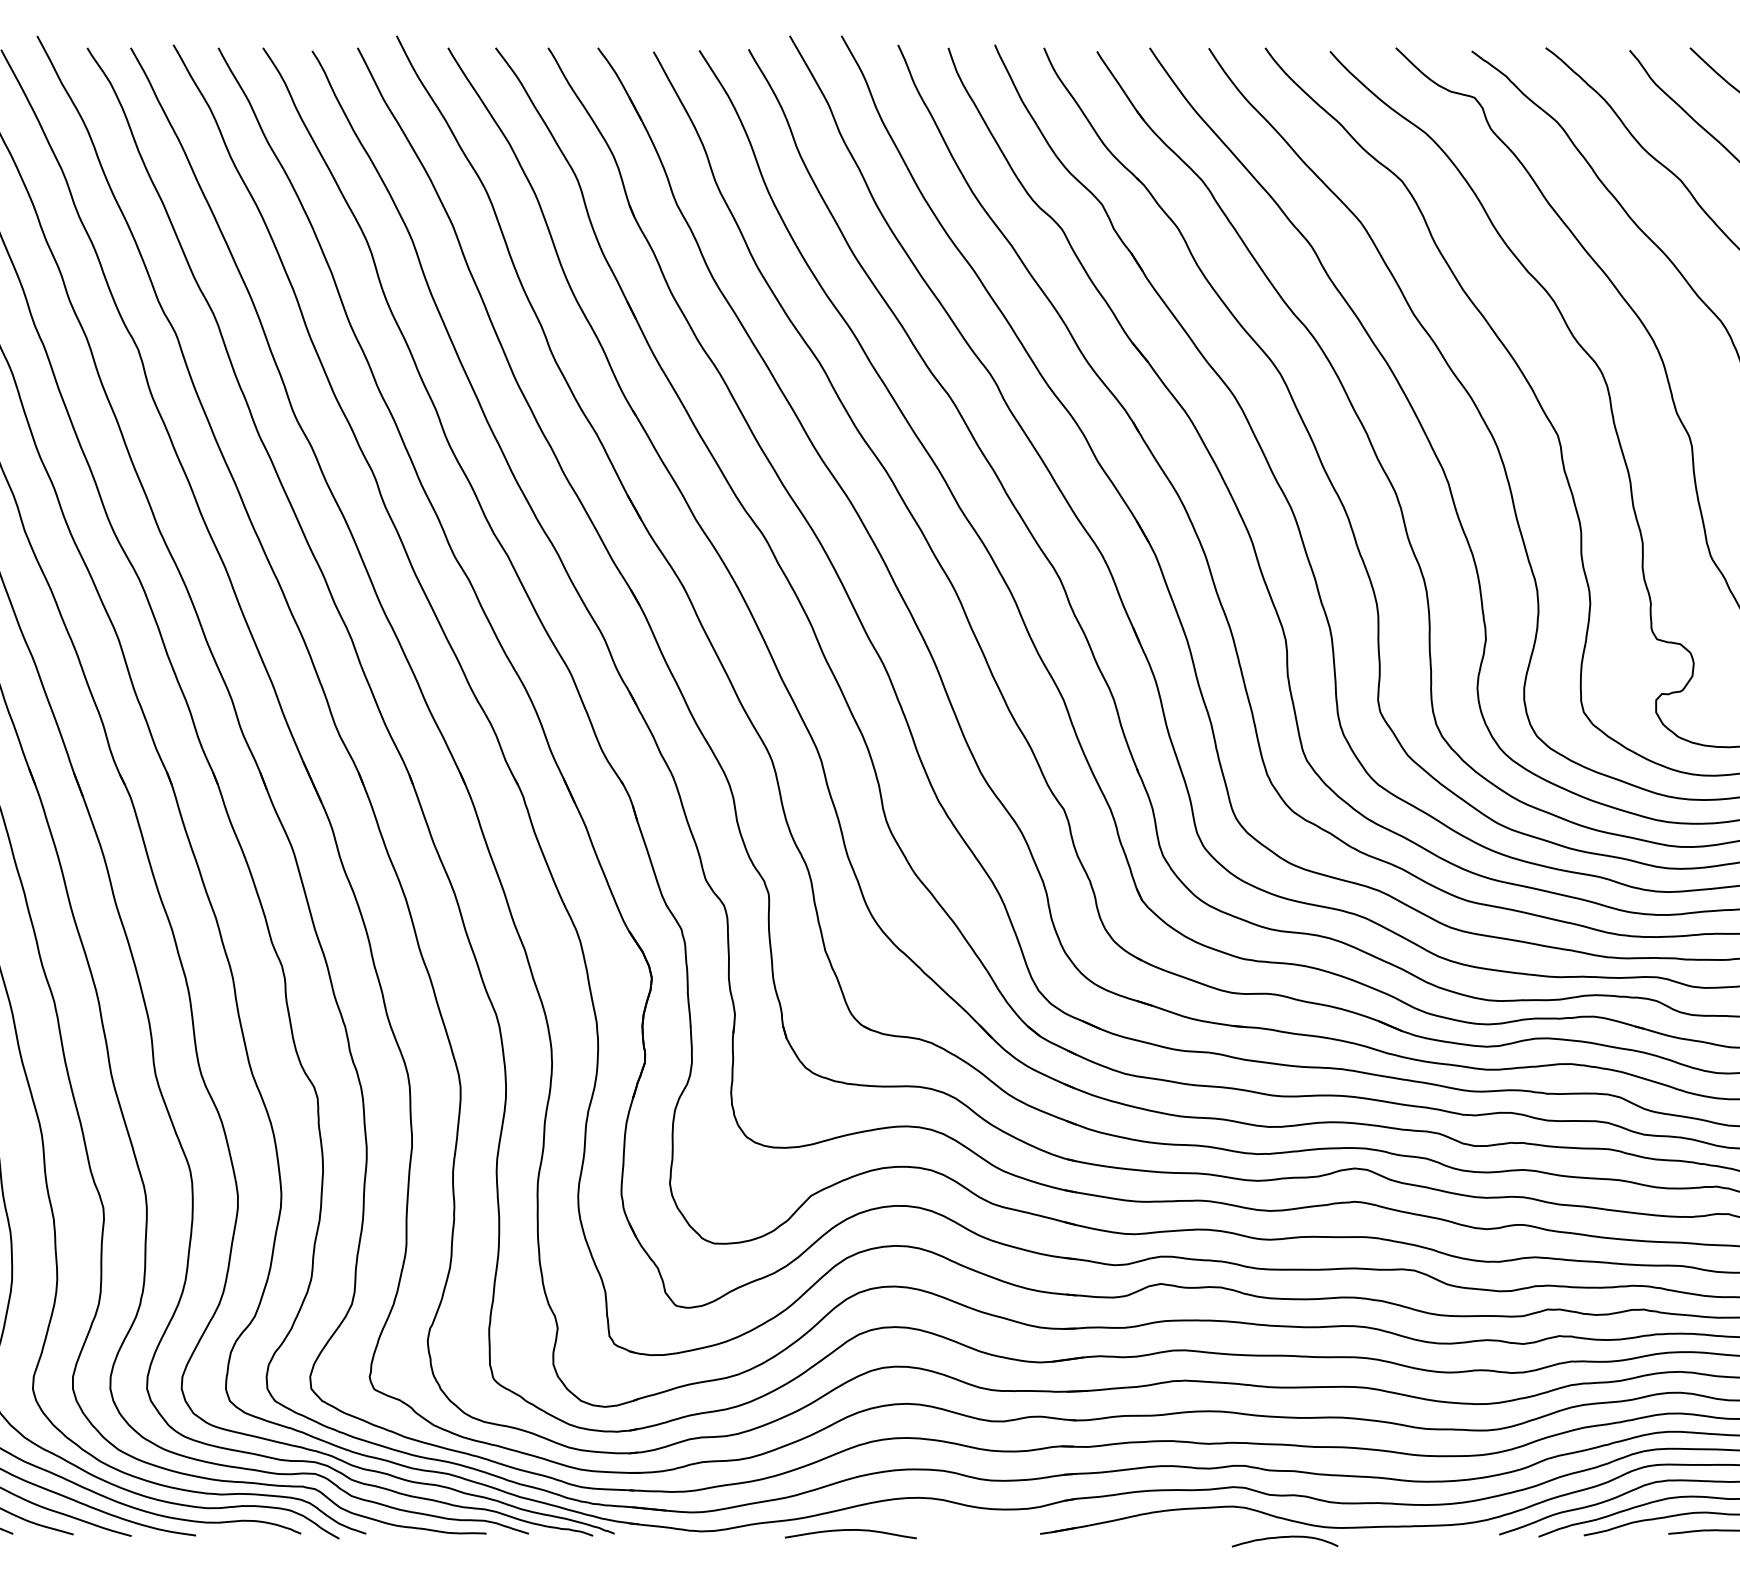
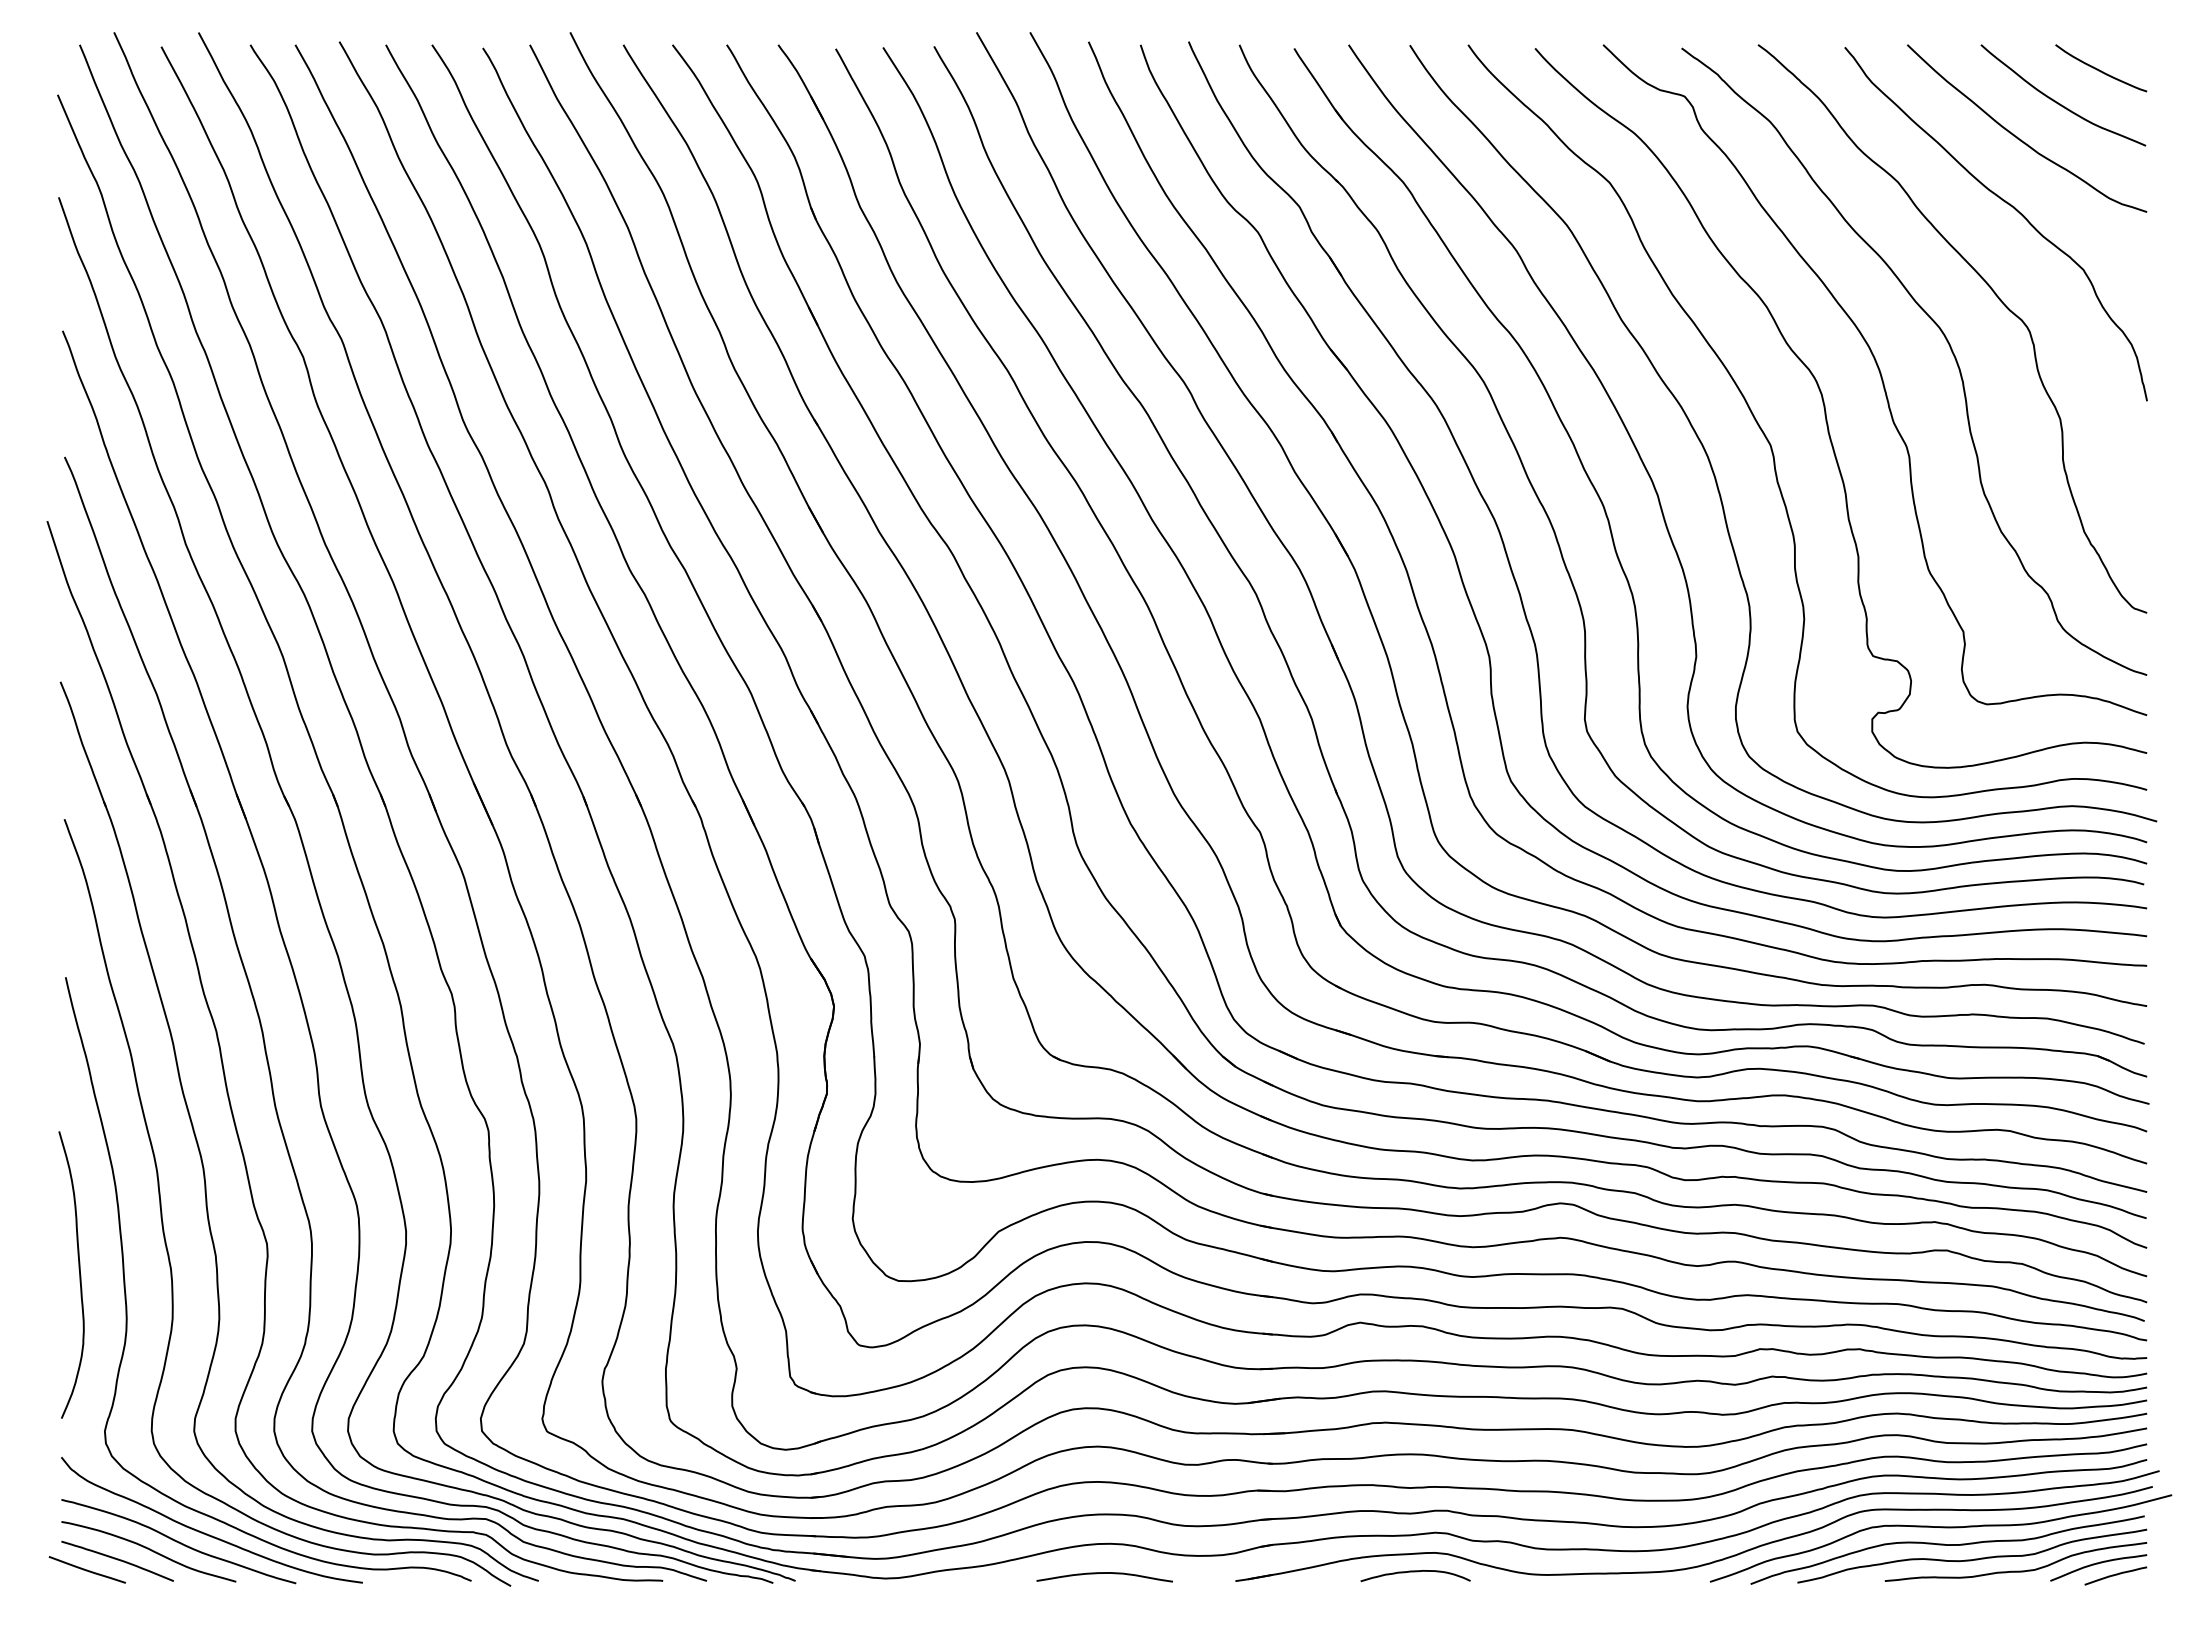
curve: (850, 1530) -> (1104, 1573), moved
curve: (1284, 1538) -> (1415, 1572), moved

